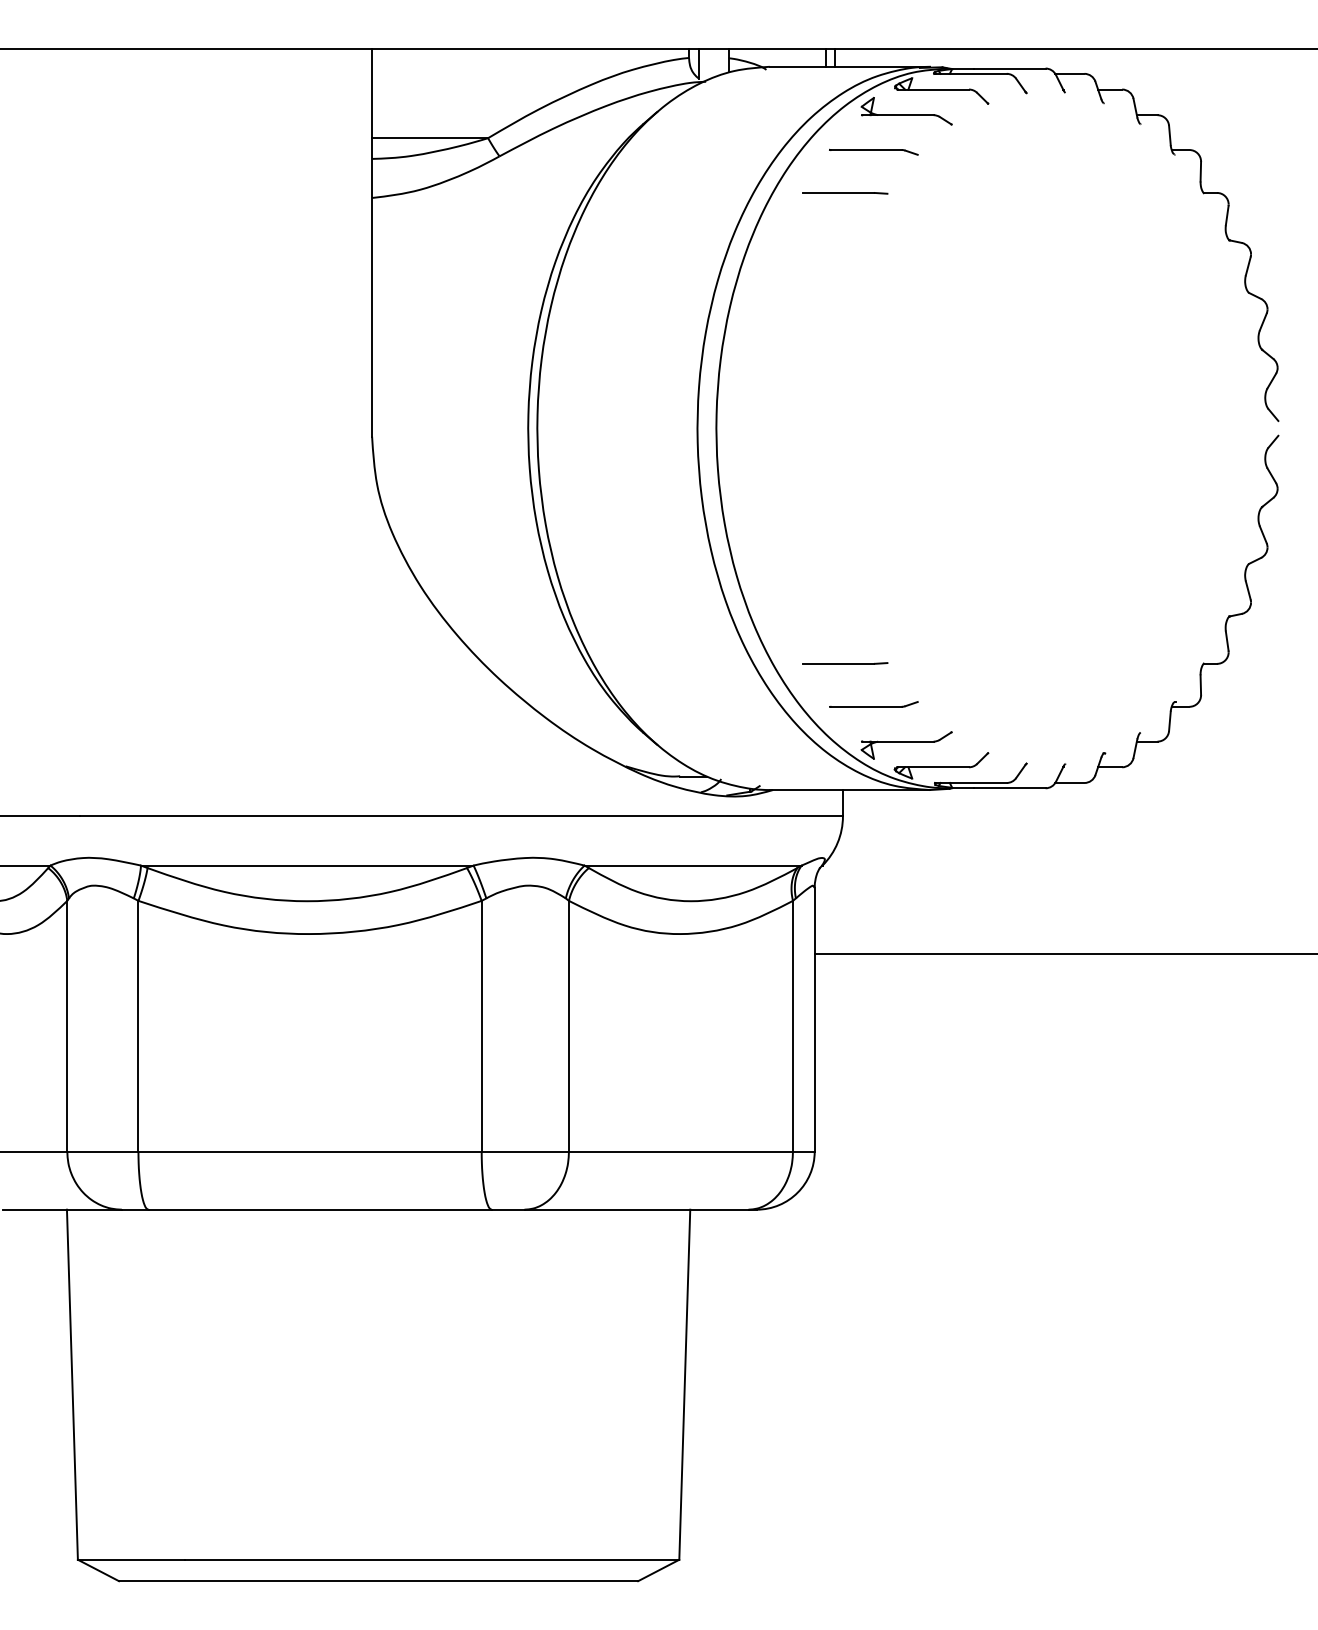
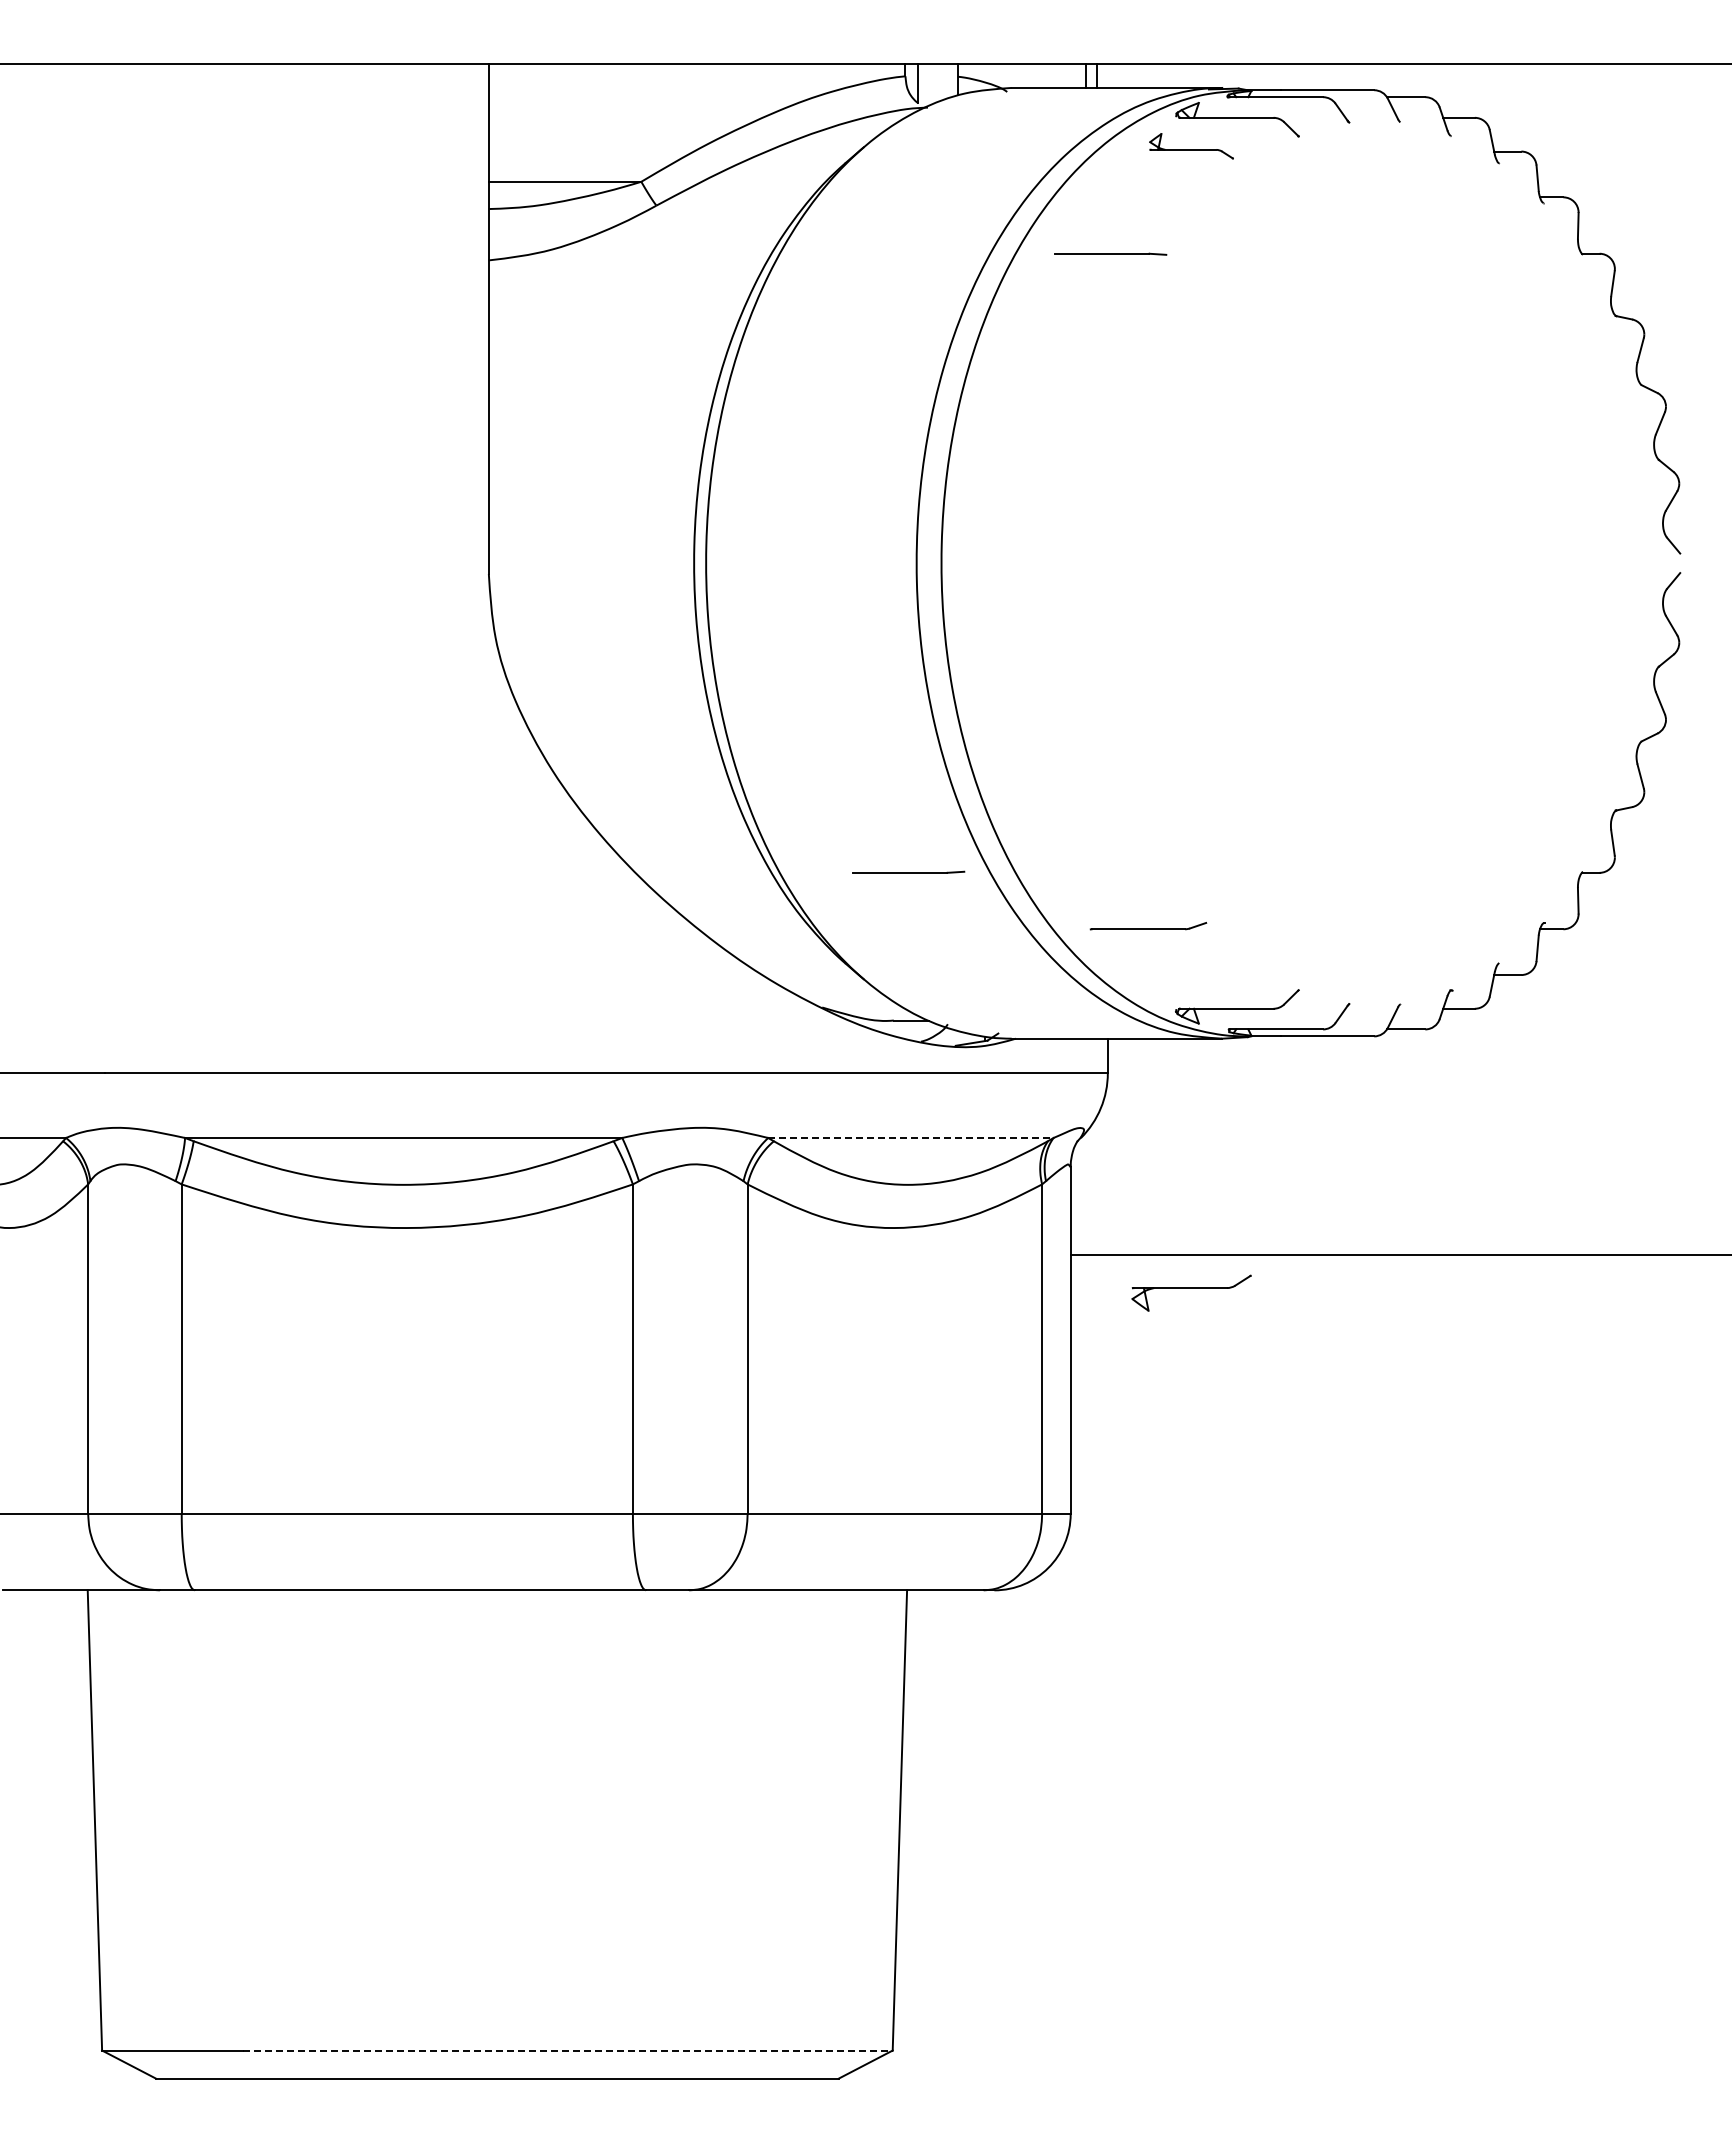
part: (906, 110) -> (1191, 145), size x0.7
part: (873, 152) -> (1148, 200), removed
part: (844, 662) -> (908, 871), moved
part: (906, 745) -> (1191, 1292), moved
line: (692, 865) -> (910, 1137), solid -> dashed
line: (432, 1559) -> (568, 2050), solid -> dashed

